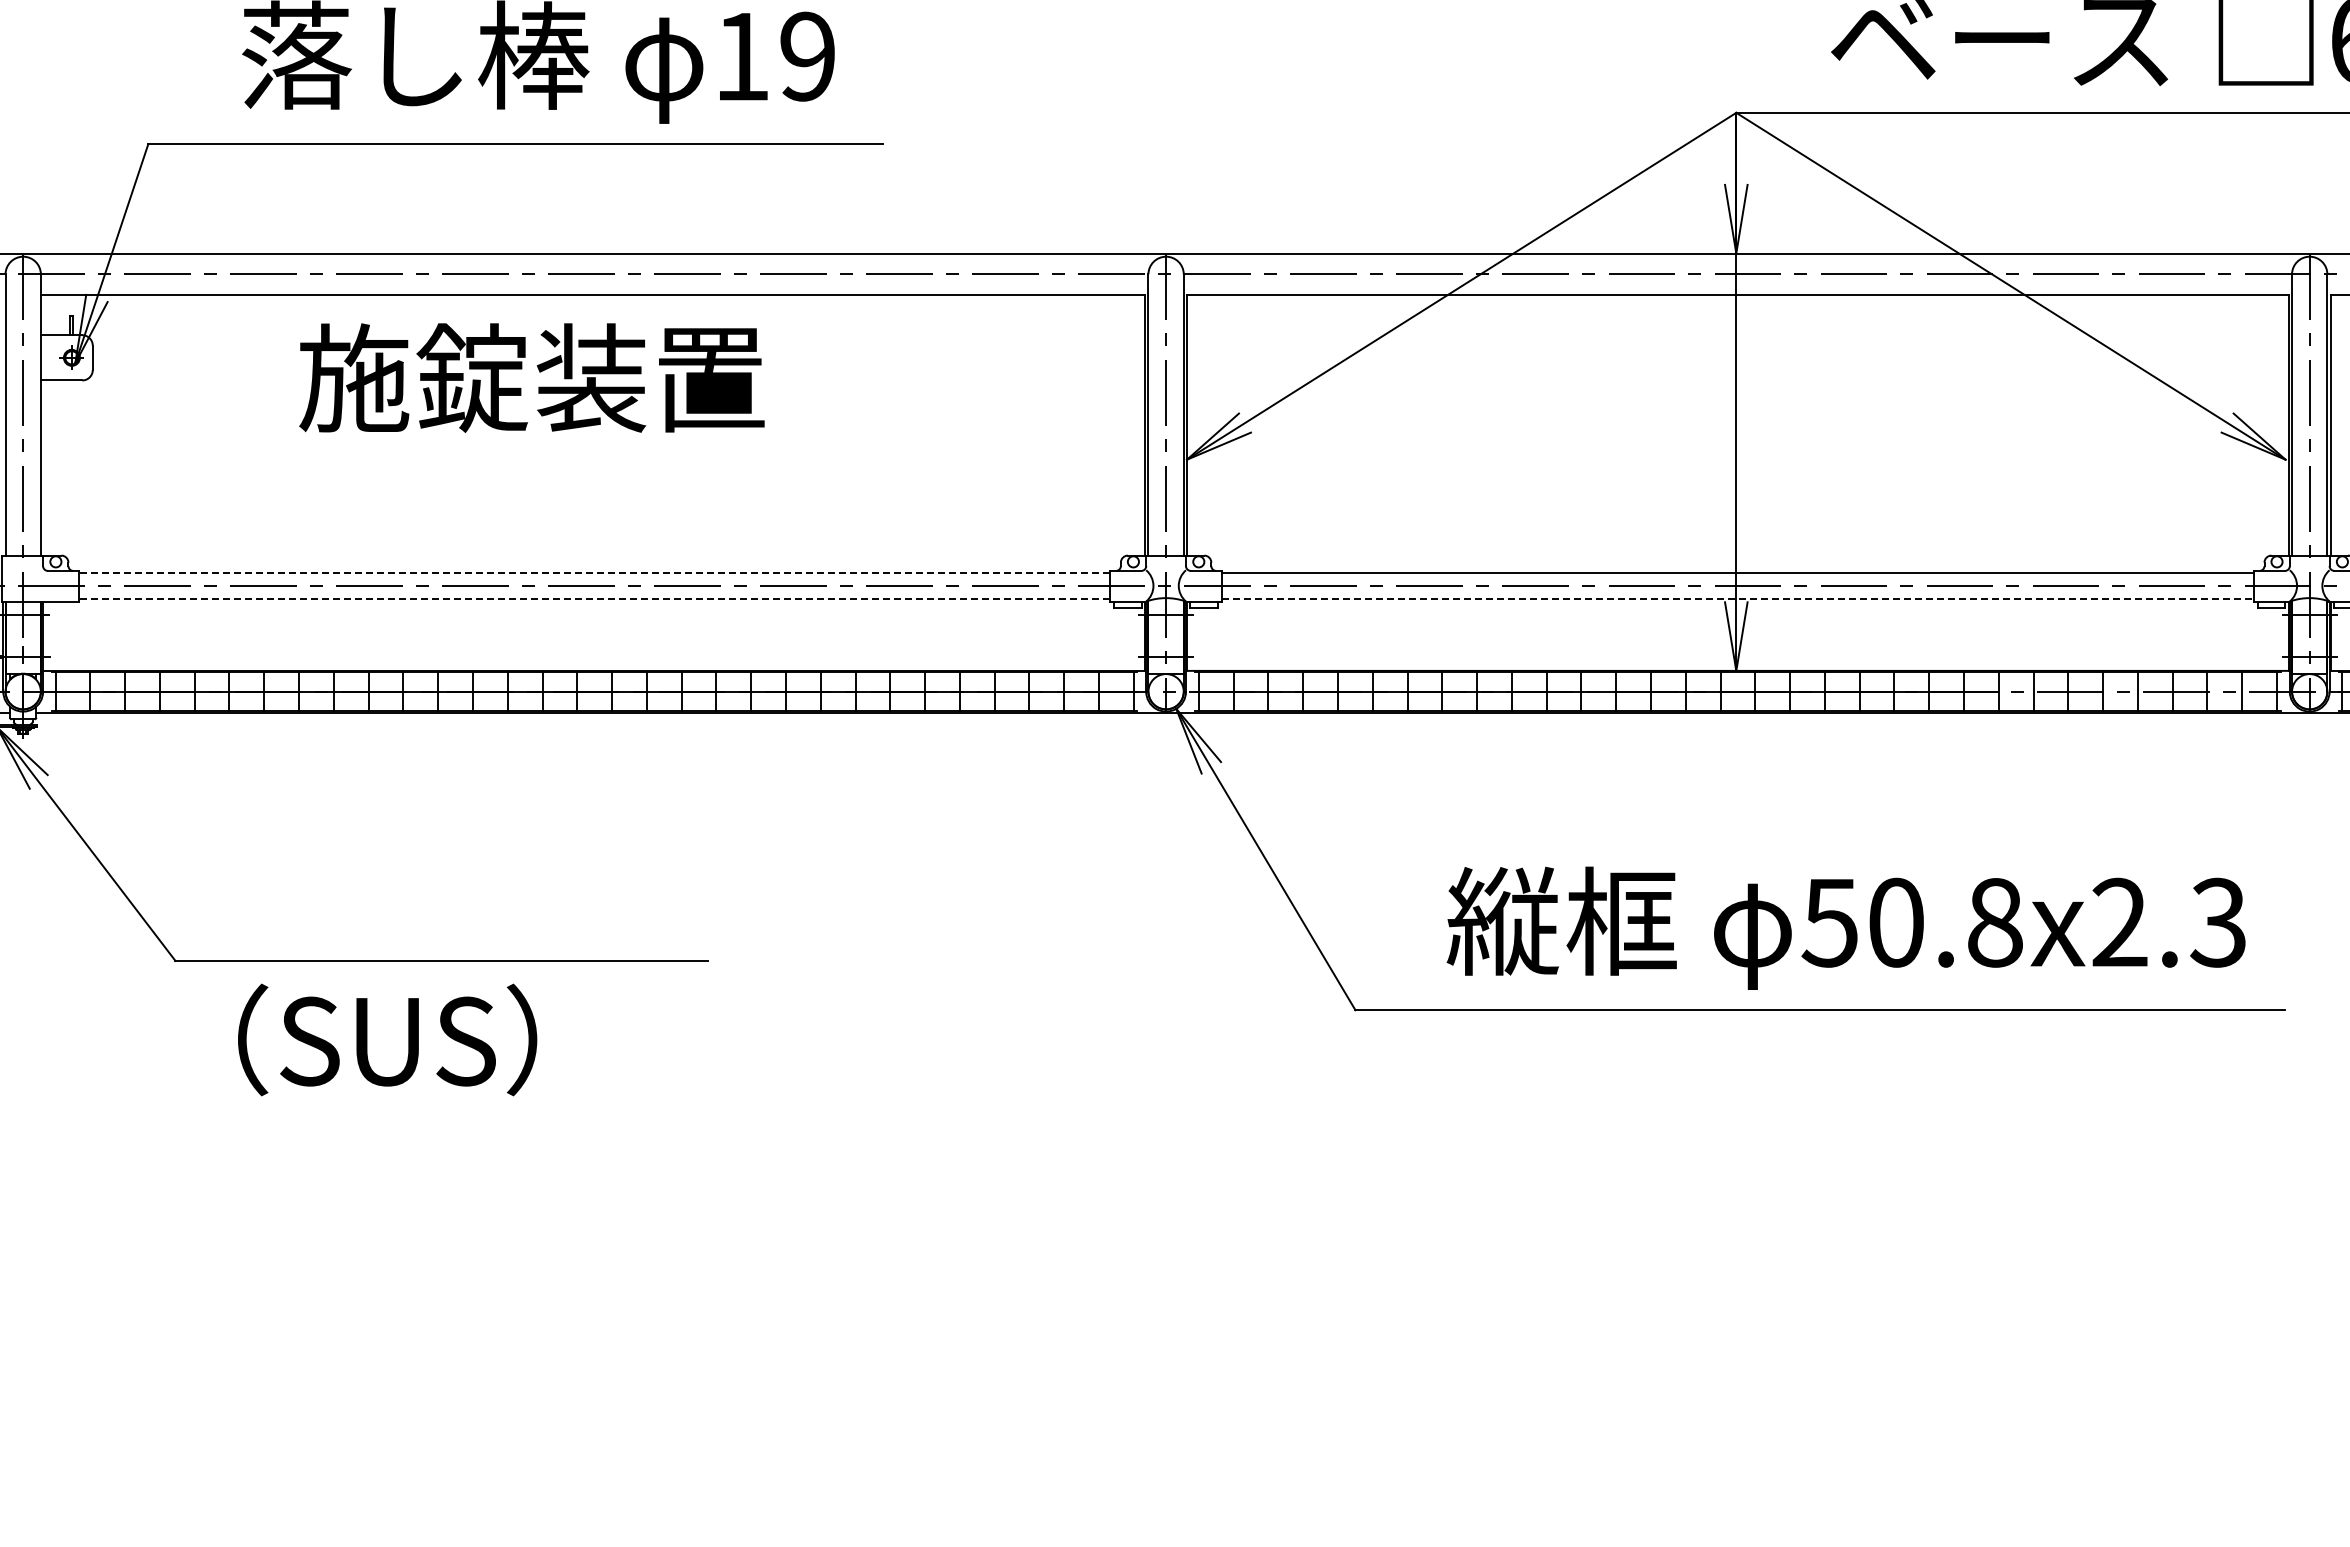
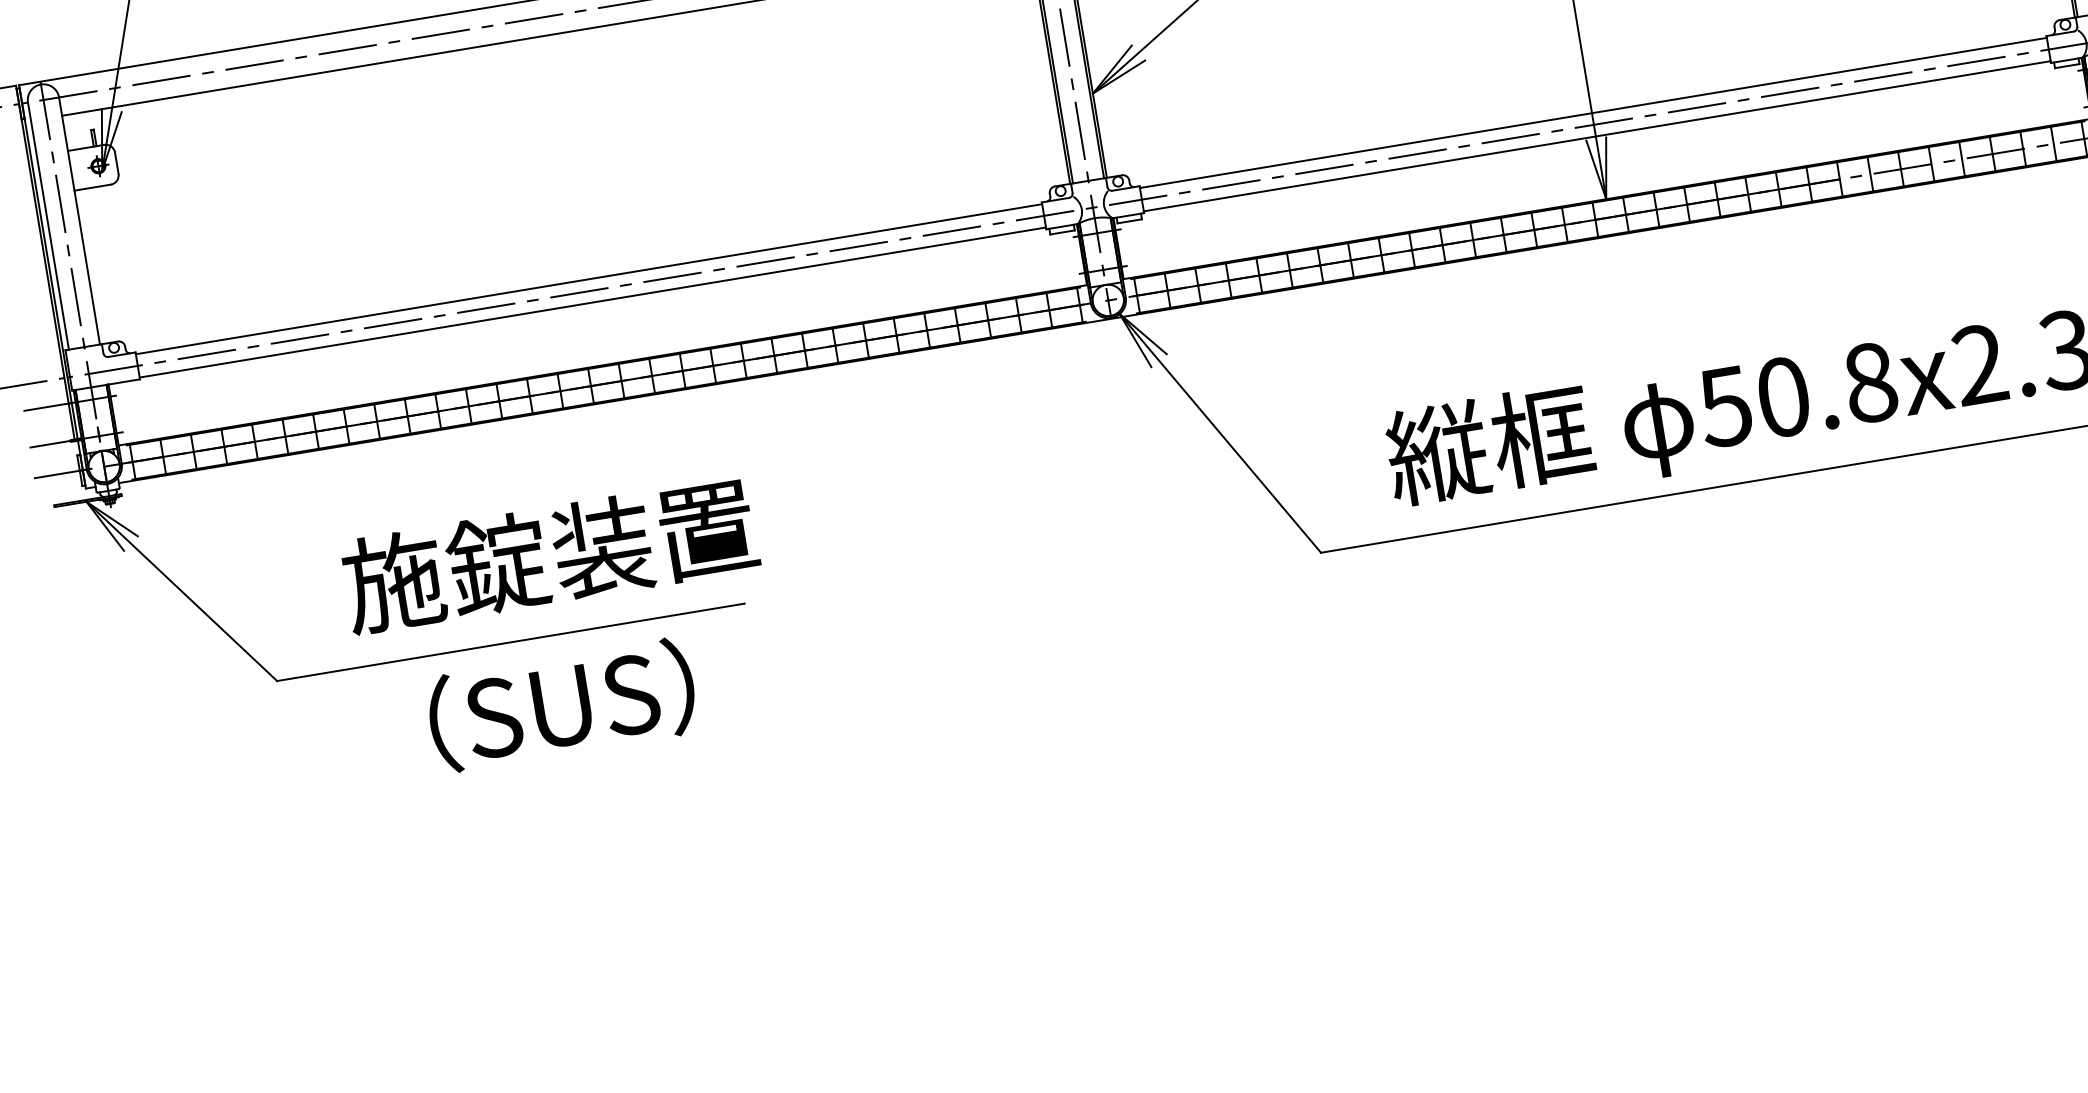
text: (531, 377) -> (549, 555), moved
line: (594, 572) -> (588, 278), dashed -> solid
line: (594, 599) -> (592, 302), dashed -> solid
line: (1738, 599) -> (1597, 136), dashed -> solid
text: (387, 1039) -> (561, 704), moved

